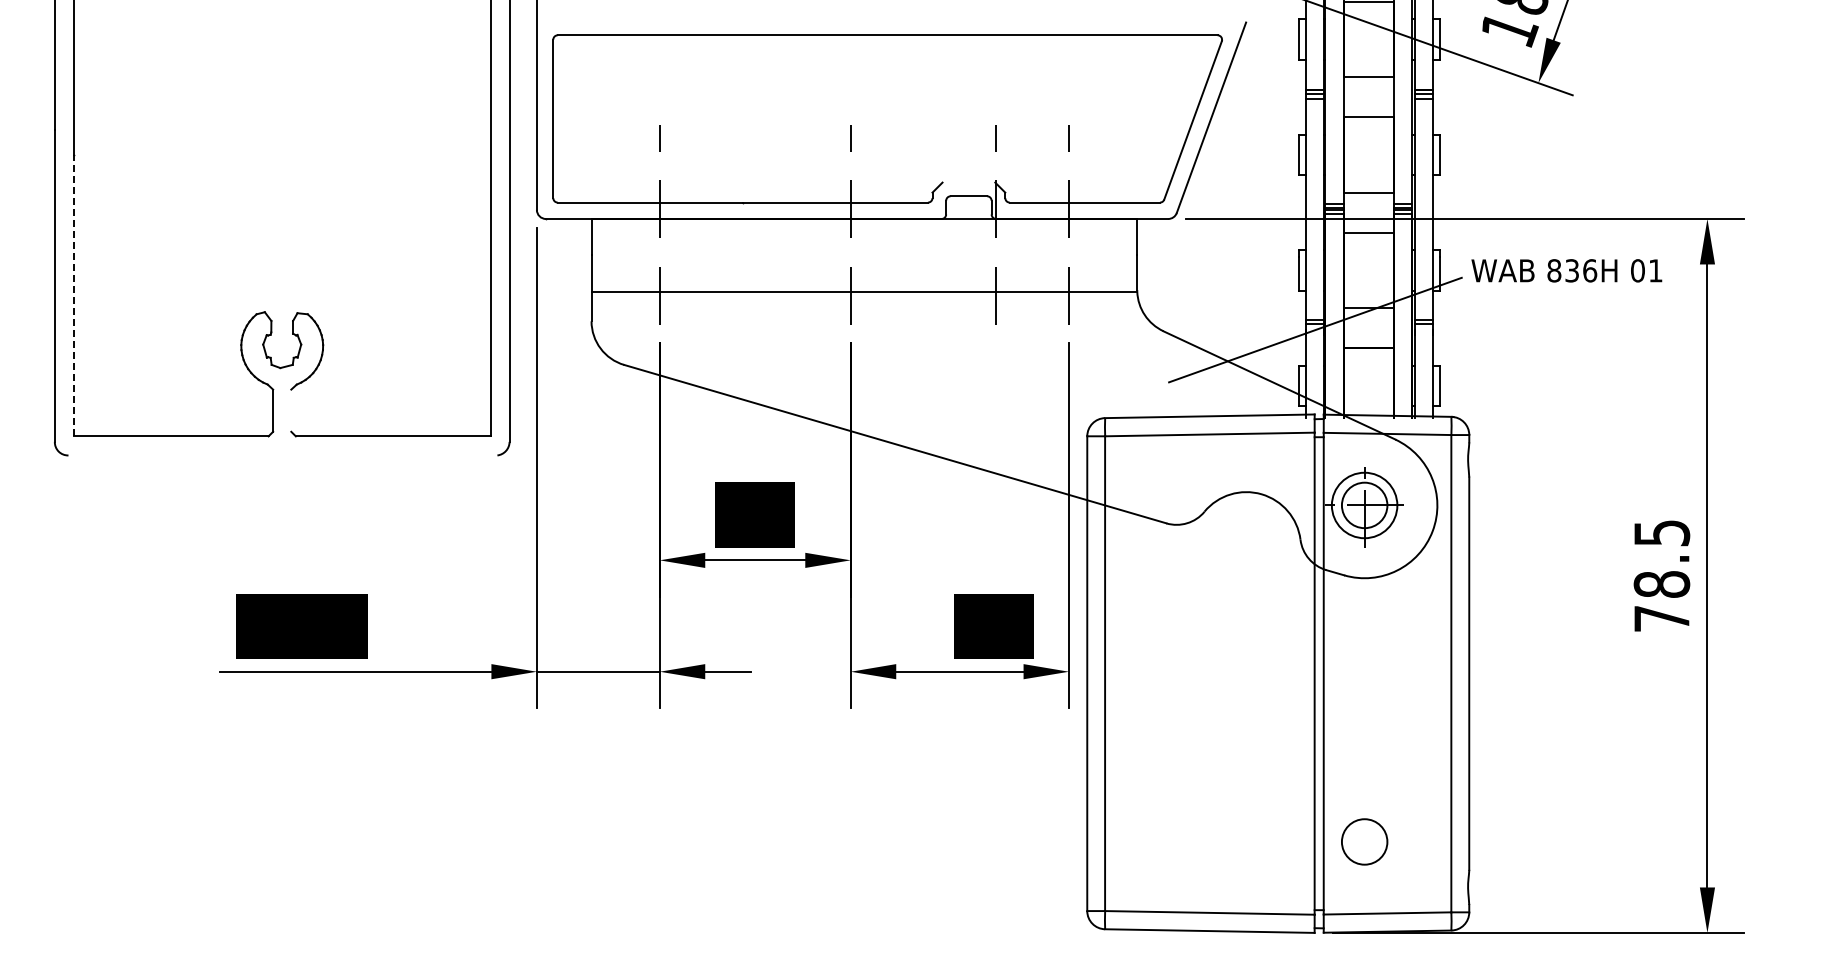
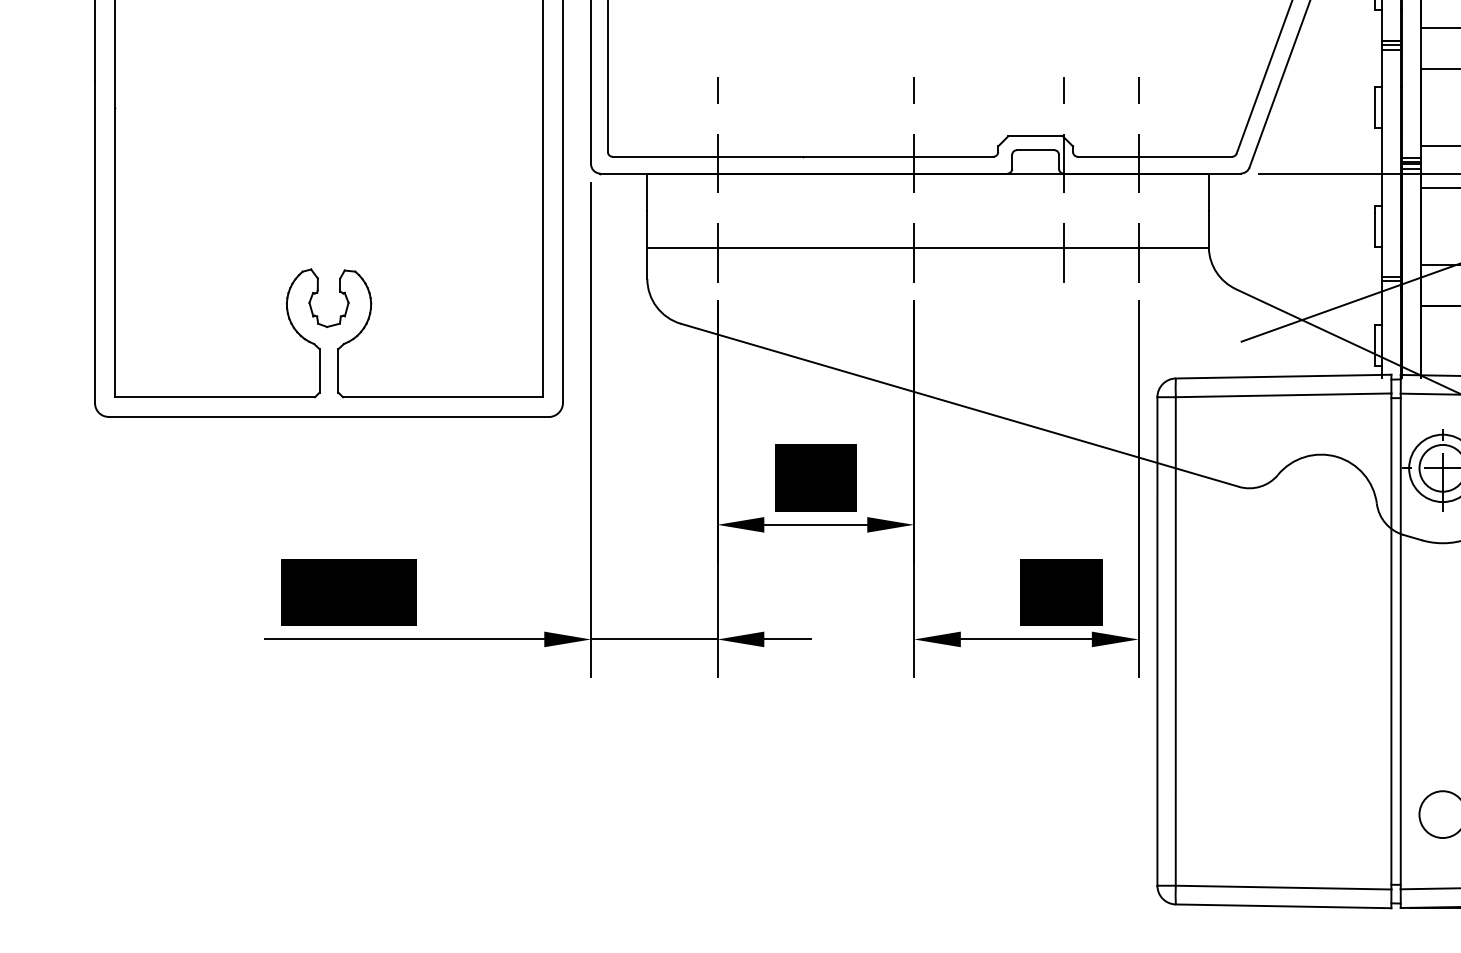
line: (968, 182) -> (1035, 136), added
line: (73, 295) -> (114, 252), dashed -> solid
line: (291, 410) -> (338, 370), added
line: (282, 455) -> (329, 416), added

